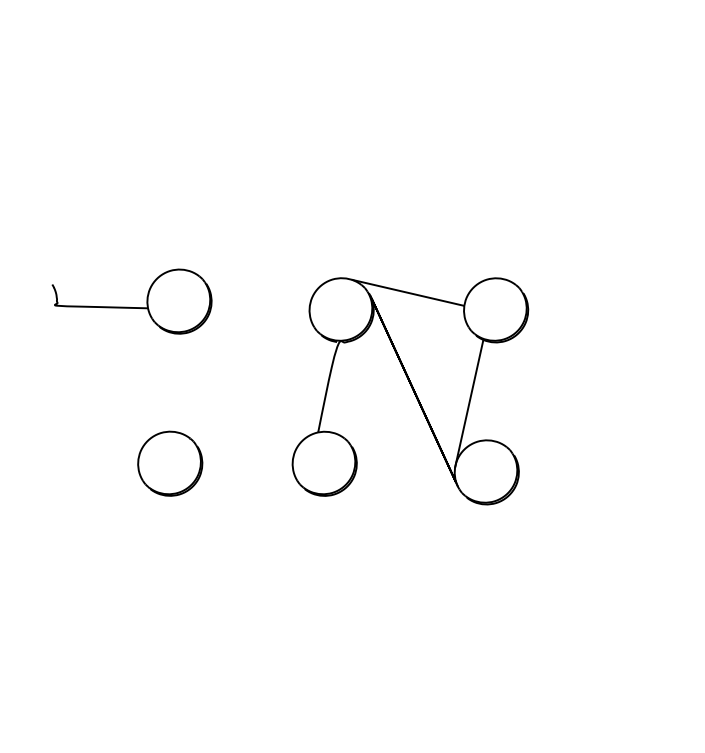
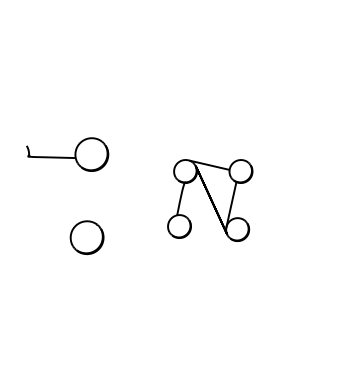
part: (411, 391) -> (210, 200), size x0.7

